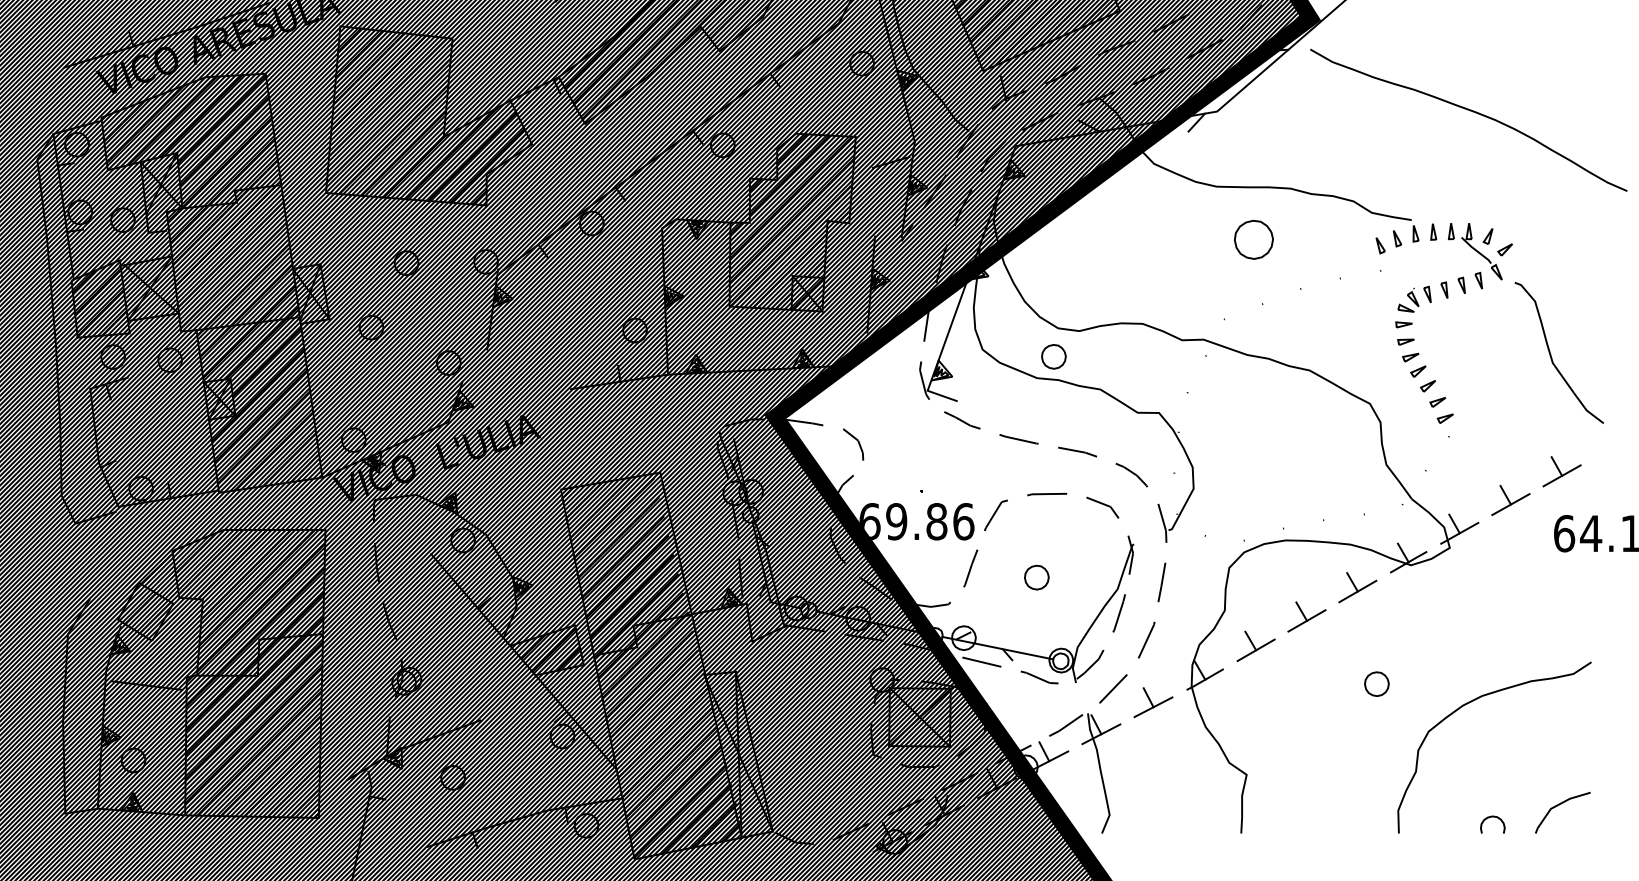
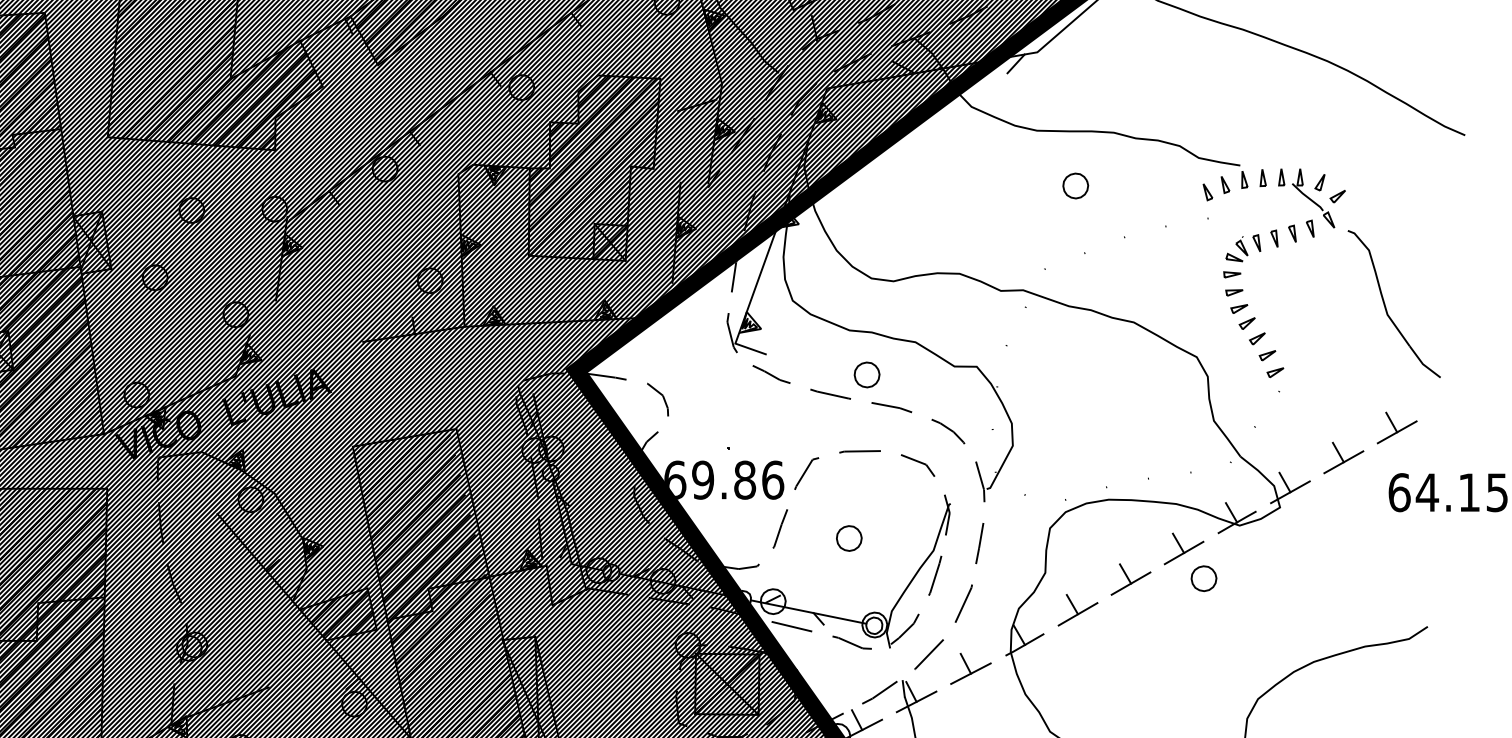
part: (1253, 239) -> (1075, 185), size x0.62
part: (1053, 356) -> (866, 374), moved
part: (1376, 683) -> (1203, 577), moved

